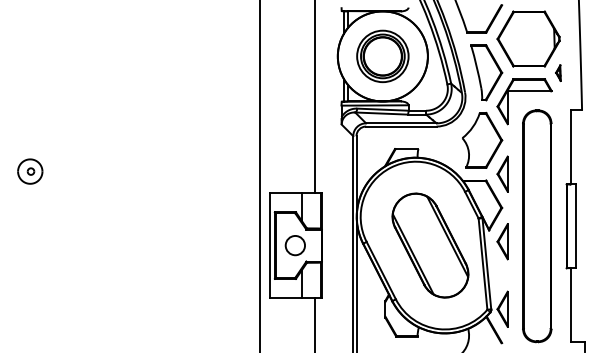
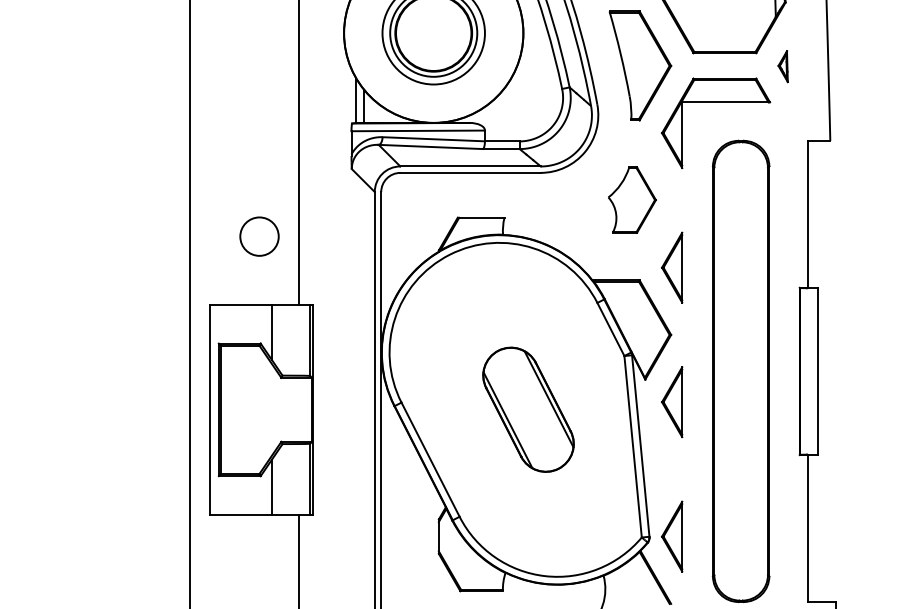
part: (482, 139) -> (632, 198), size x0.6
circle: (294, 245) -> (257, 236), moved
part: (430, 245) -> (528, 409), size x0.6

